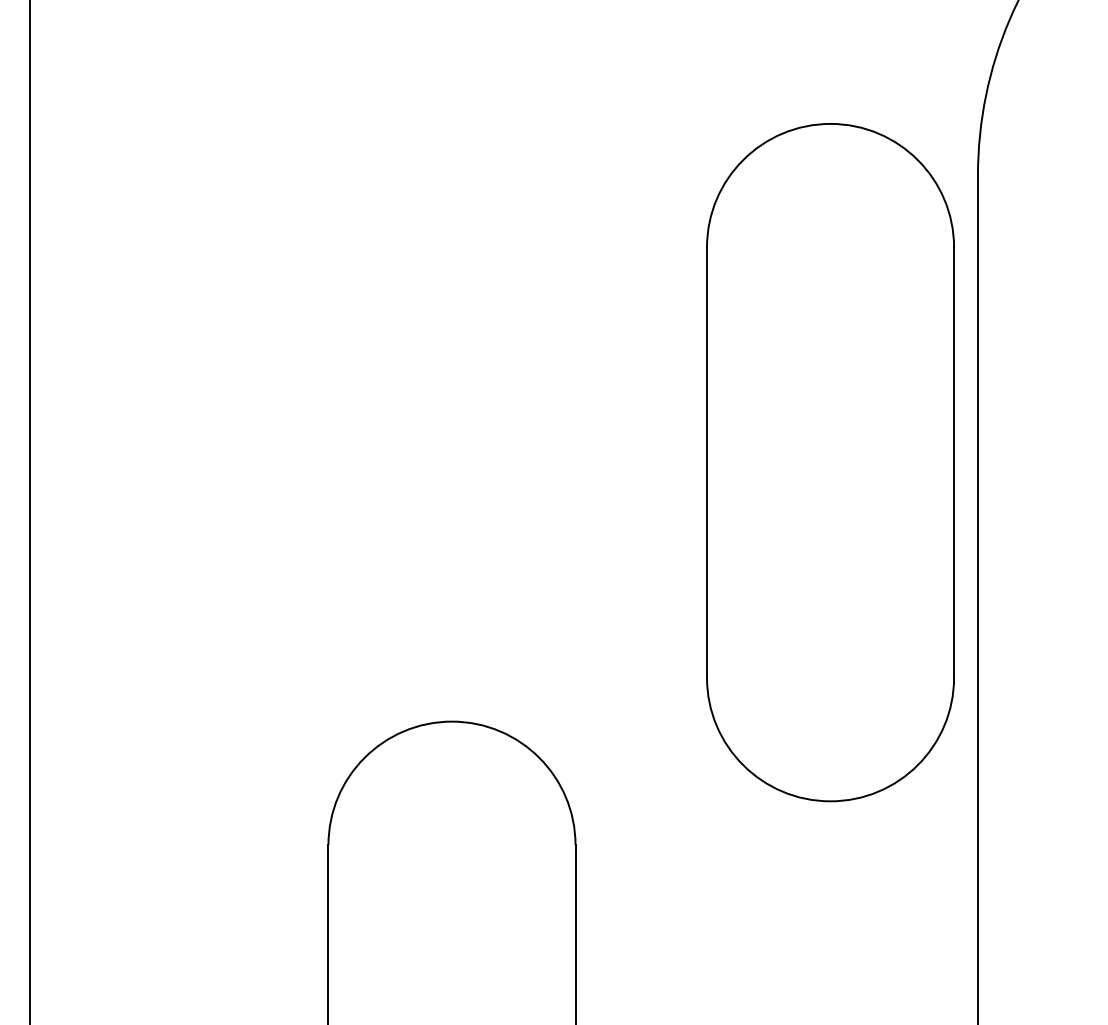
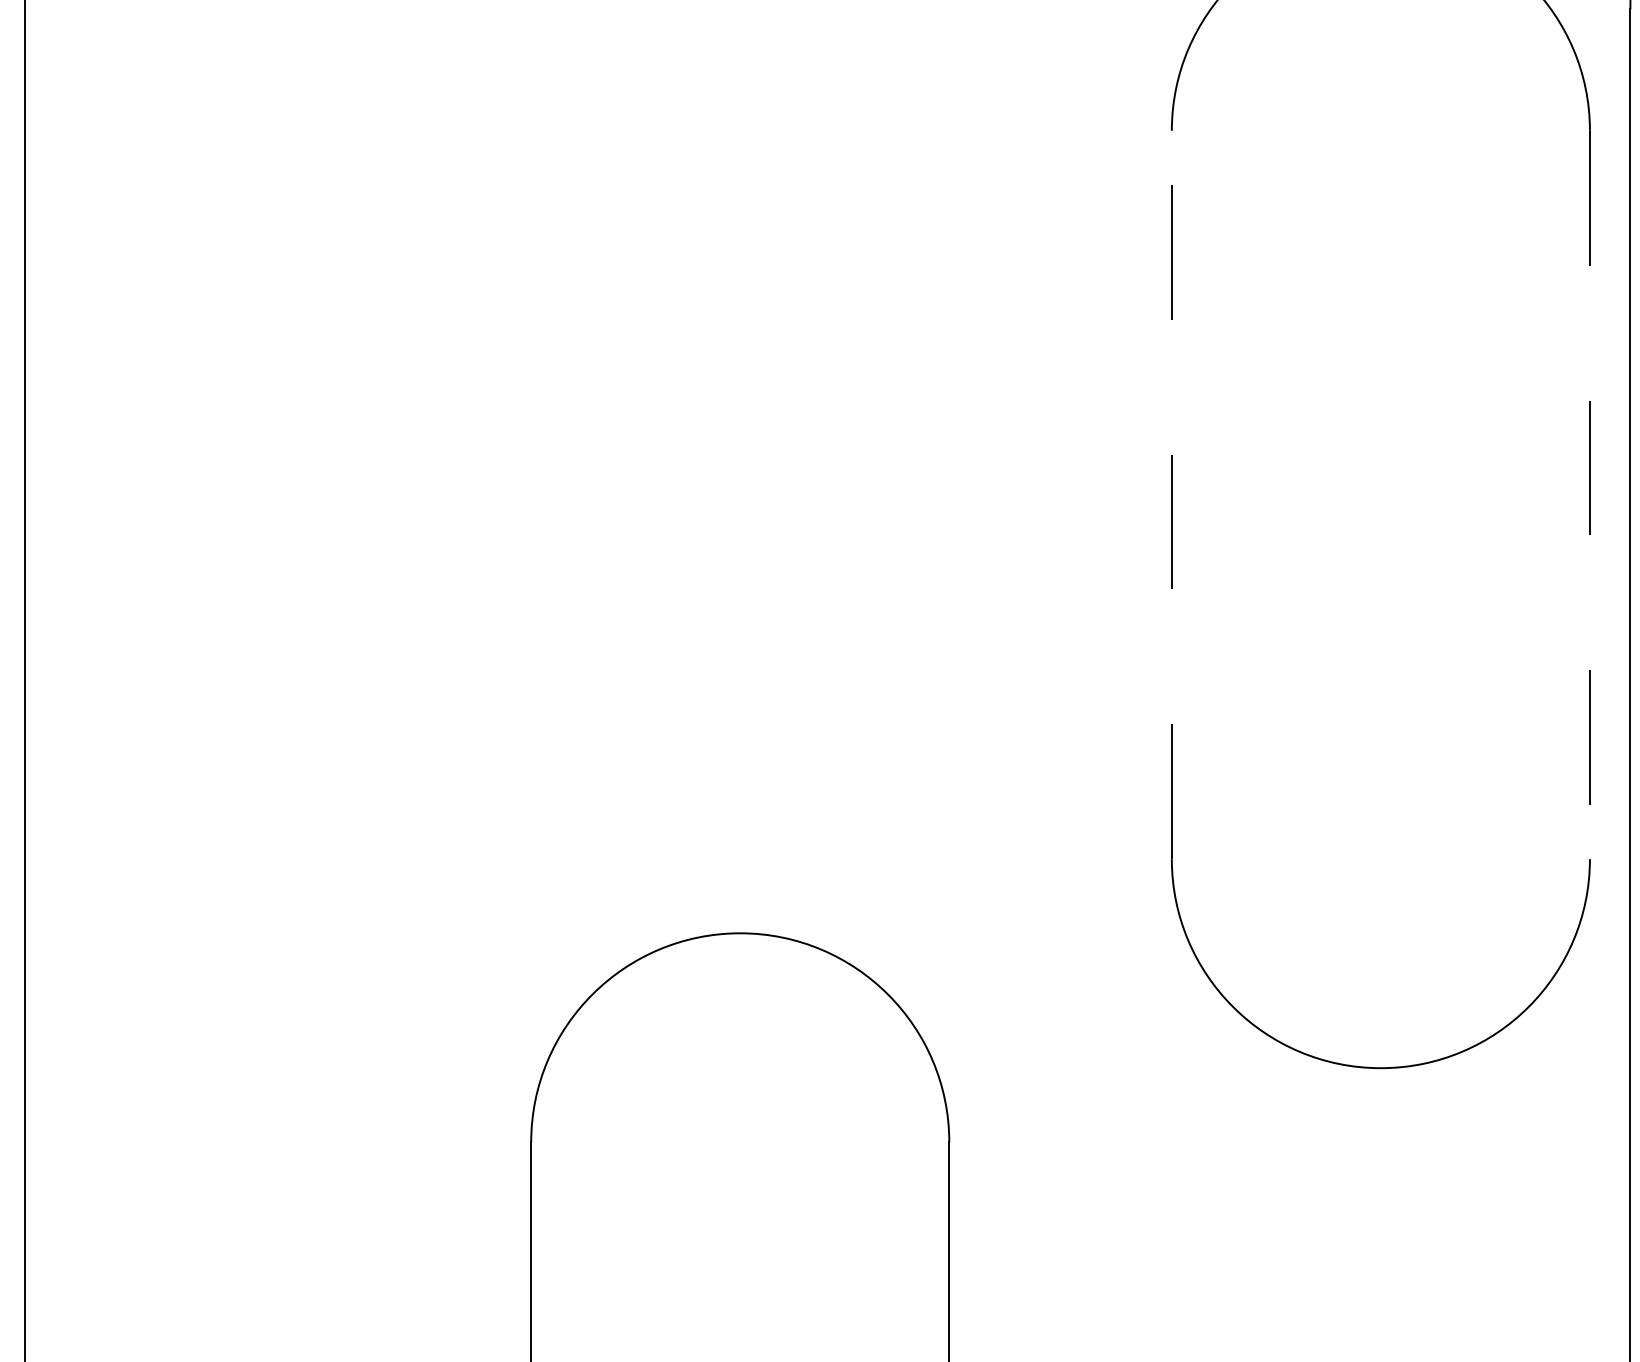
line: (707, 462) -> (1172, 494), solid -> dashed
line: (954, 463) -> (1590, 496), solid -> dashed

